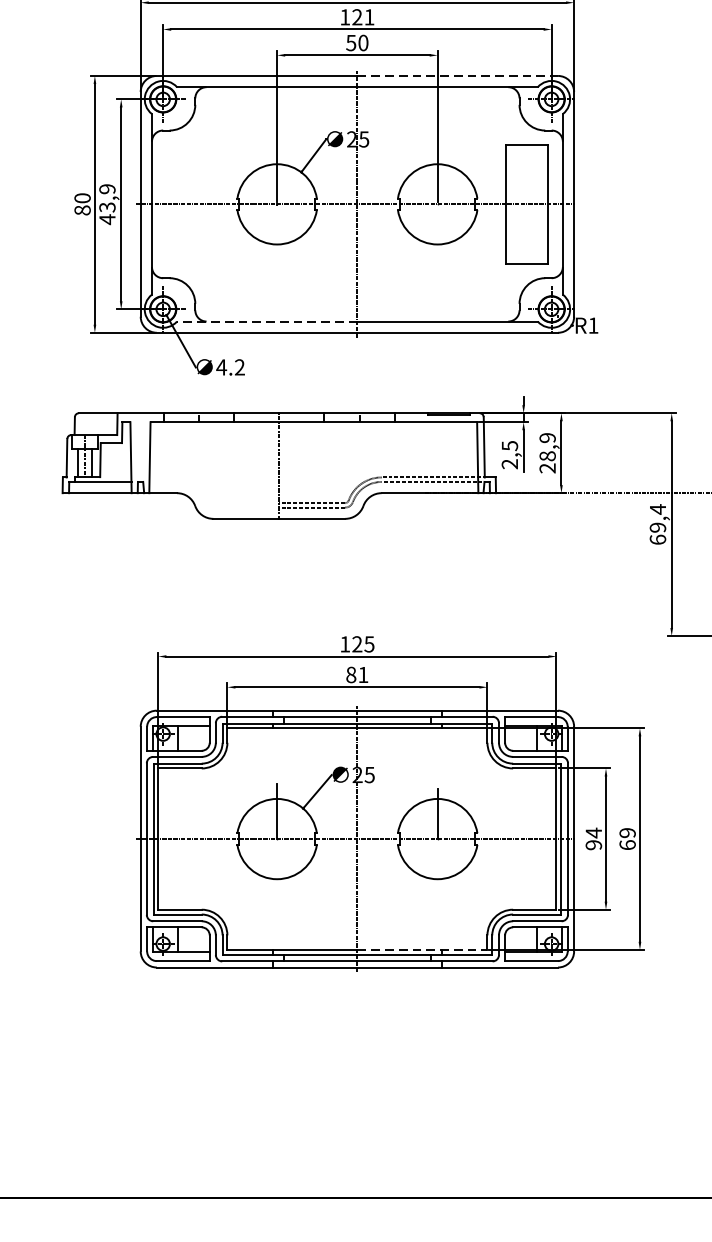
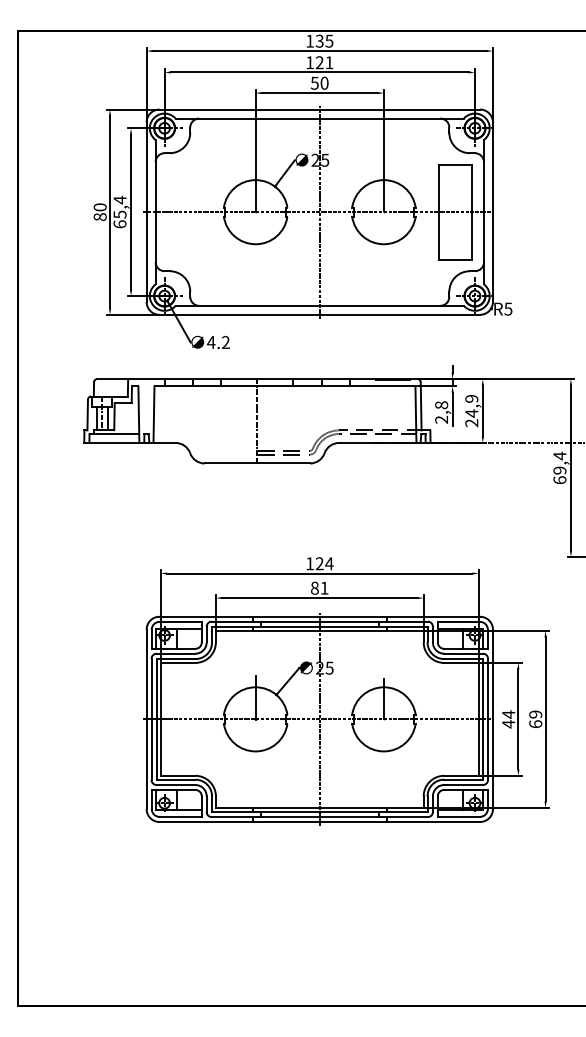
line: (458, 75) -> (400, 109), dashed -> solid
text: (106, 203) -> (119, 211), 43,9 -> 65,4
line: (266, 321) -> (247, 305), dashed -> solid
text: (593, 324) -> (508, 308), R1 -> R5
text: (509, 446) -> (441, 405), 2,5 -> 2,8
text: (547, 456) -> (471, 413), 28,9 -> 24,9
text: (369, 644) -> (329, 563), 125 -> 124
text: (593, 845) -> (508, 724), 94 -> 44
line: (422, 949) -> (371, 807), dashed -> solid

